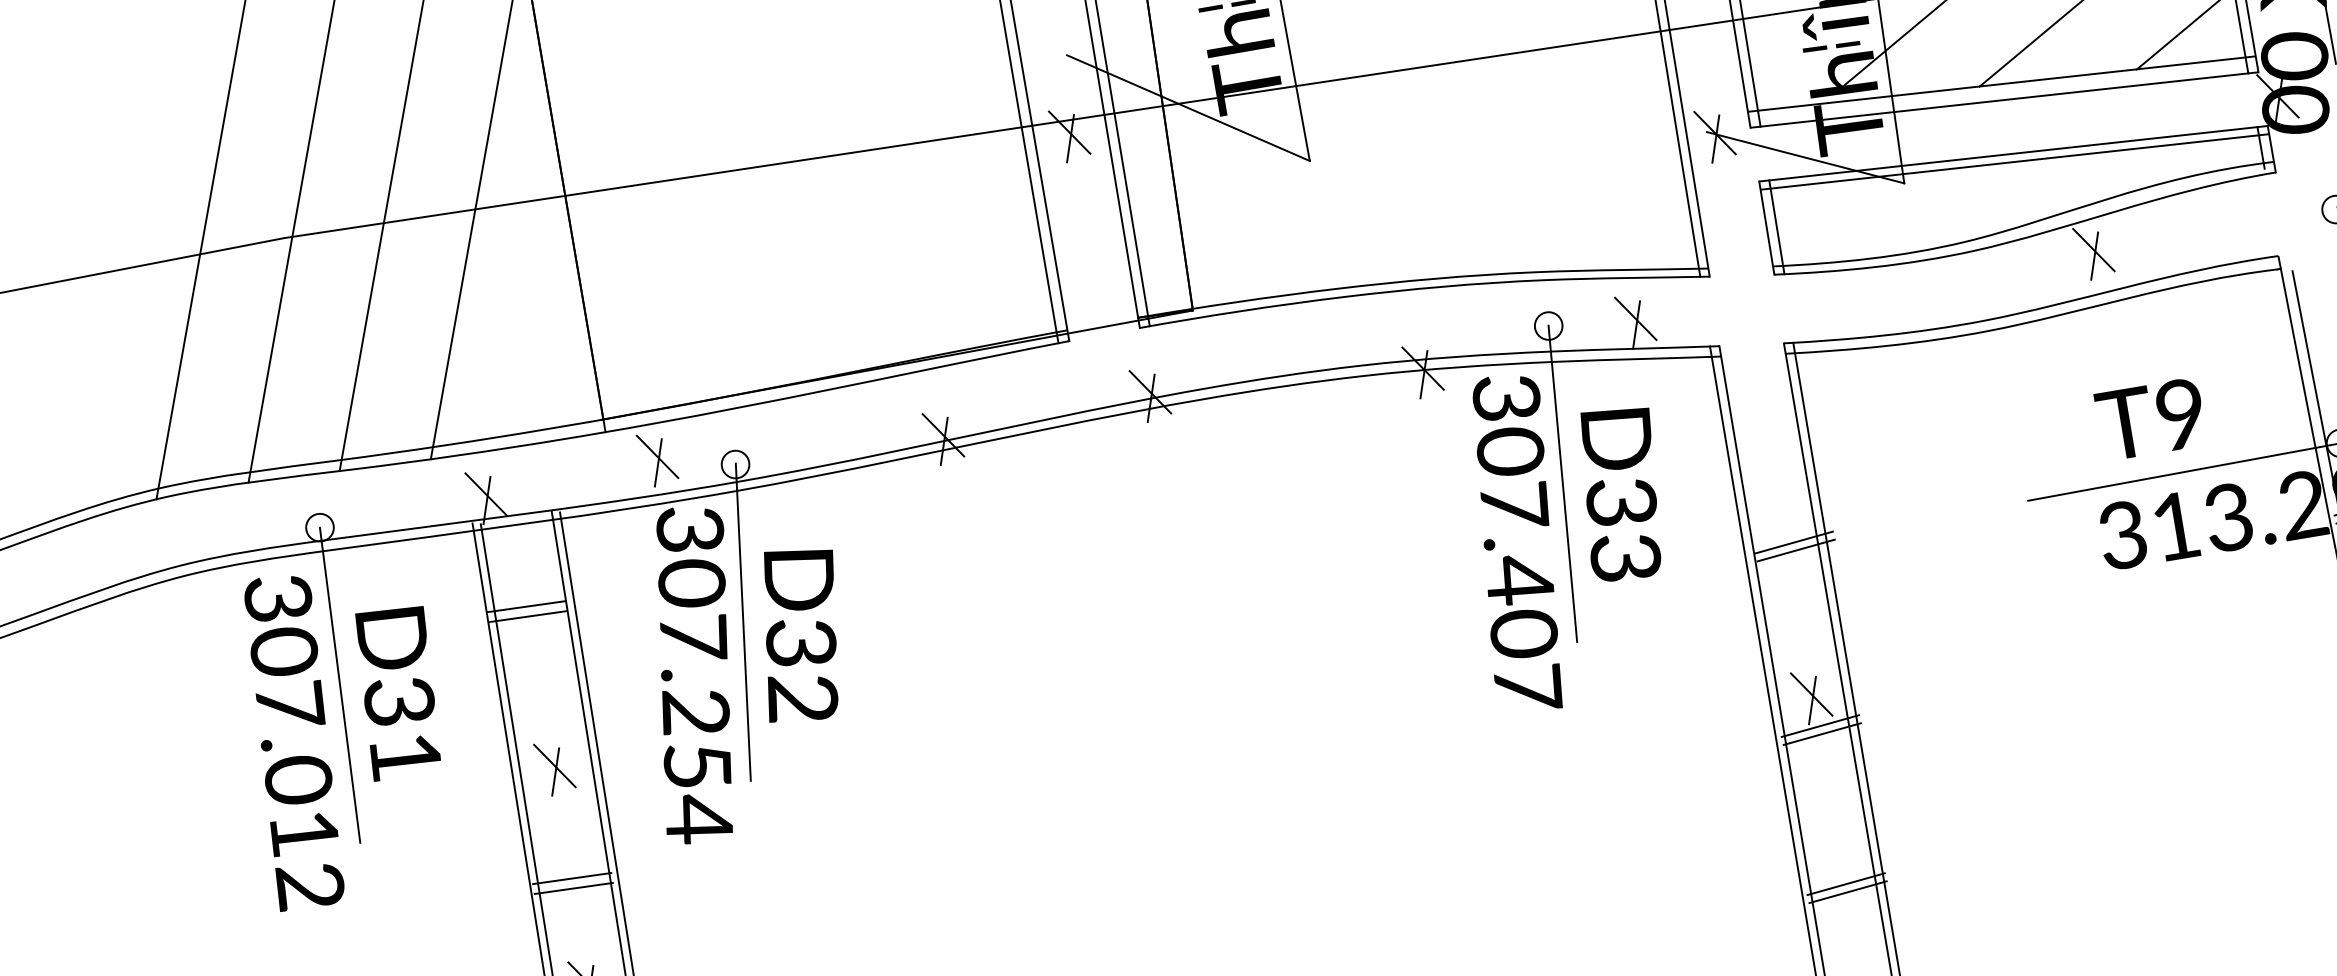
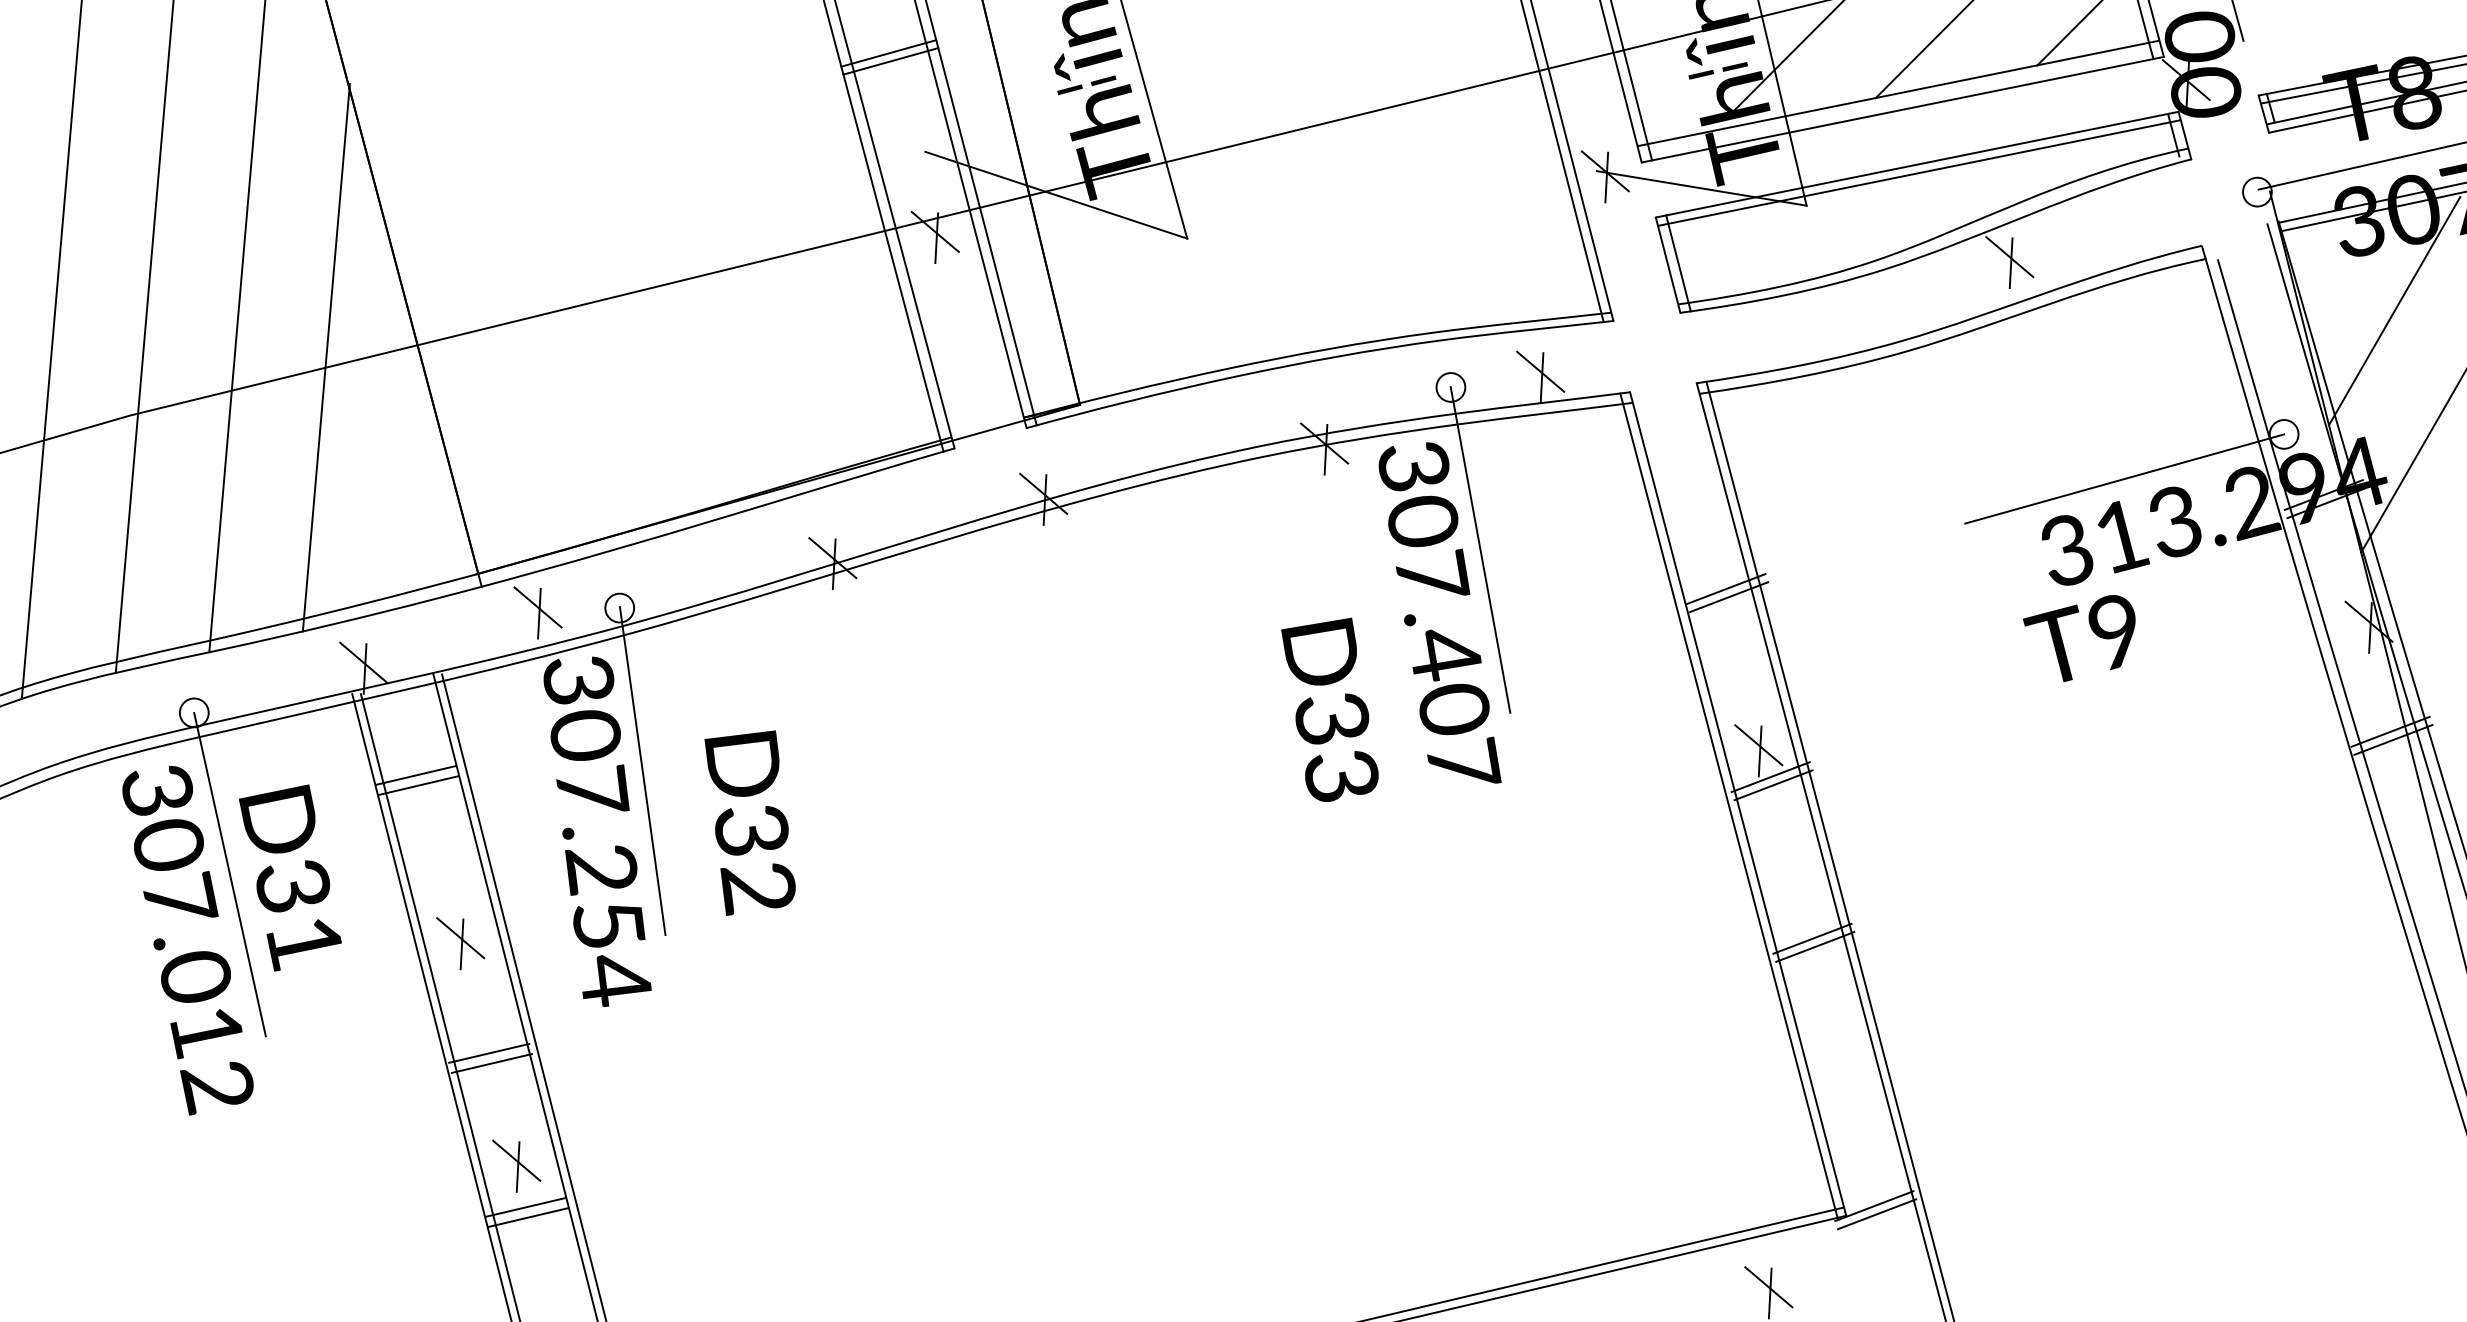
text: (2145, 417) -> (2079, 638), moved
text: (1619, 493) -> (1329, 709), moved
text: (799, 635) -> (749, 822), moved

